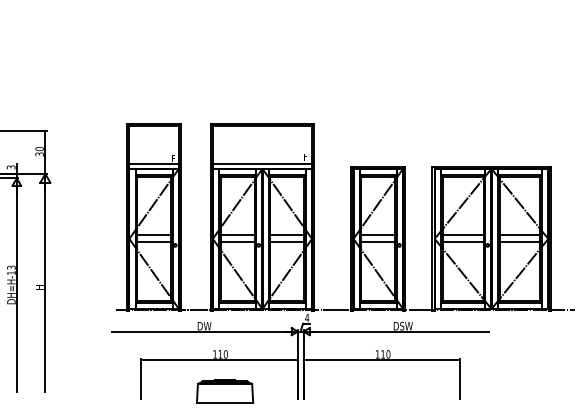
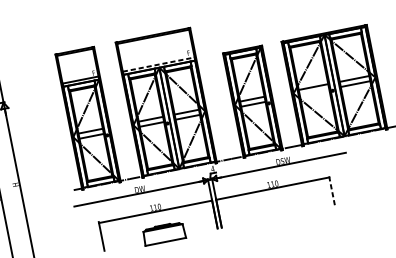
line: (262, 164) -> (158, 64), solid -> dashed
line: (462, 242) -> (314, 92), removed
line: (460, 378) -> (332, 190), solid -> dashed

